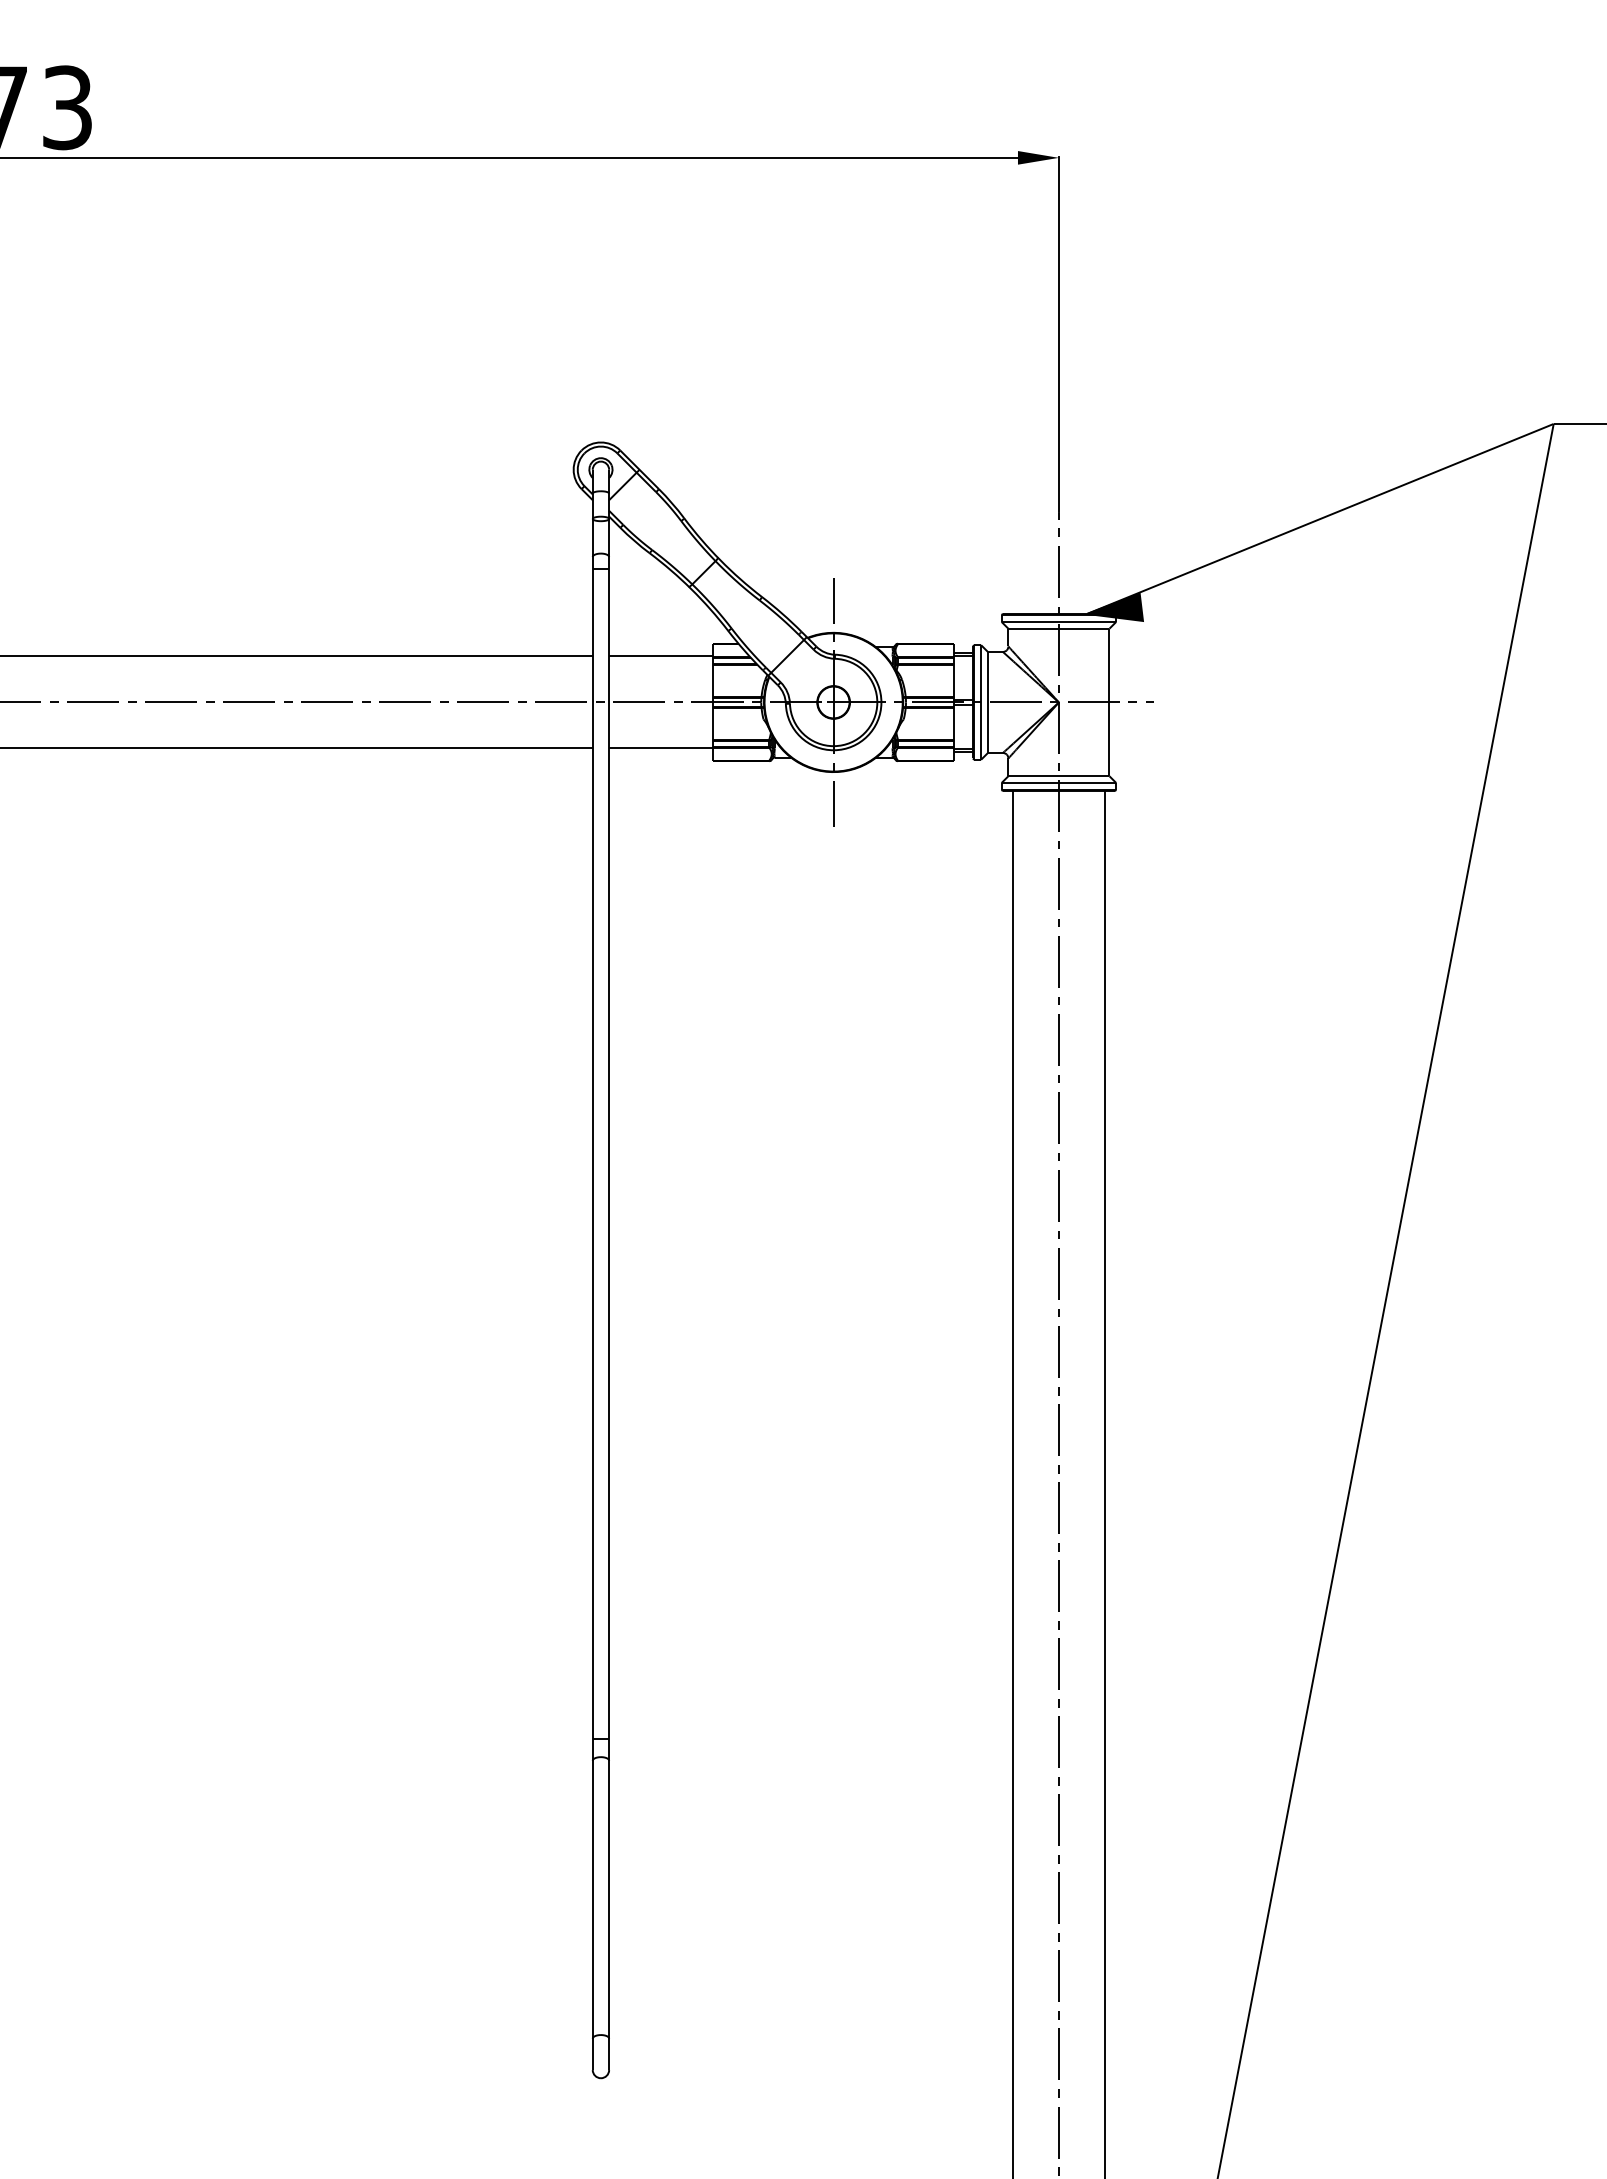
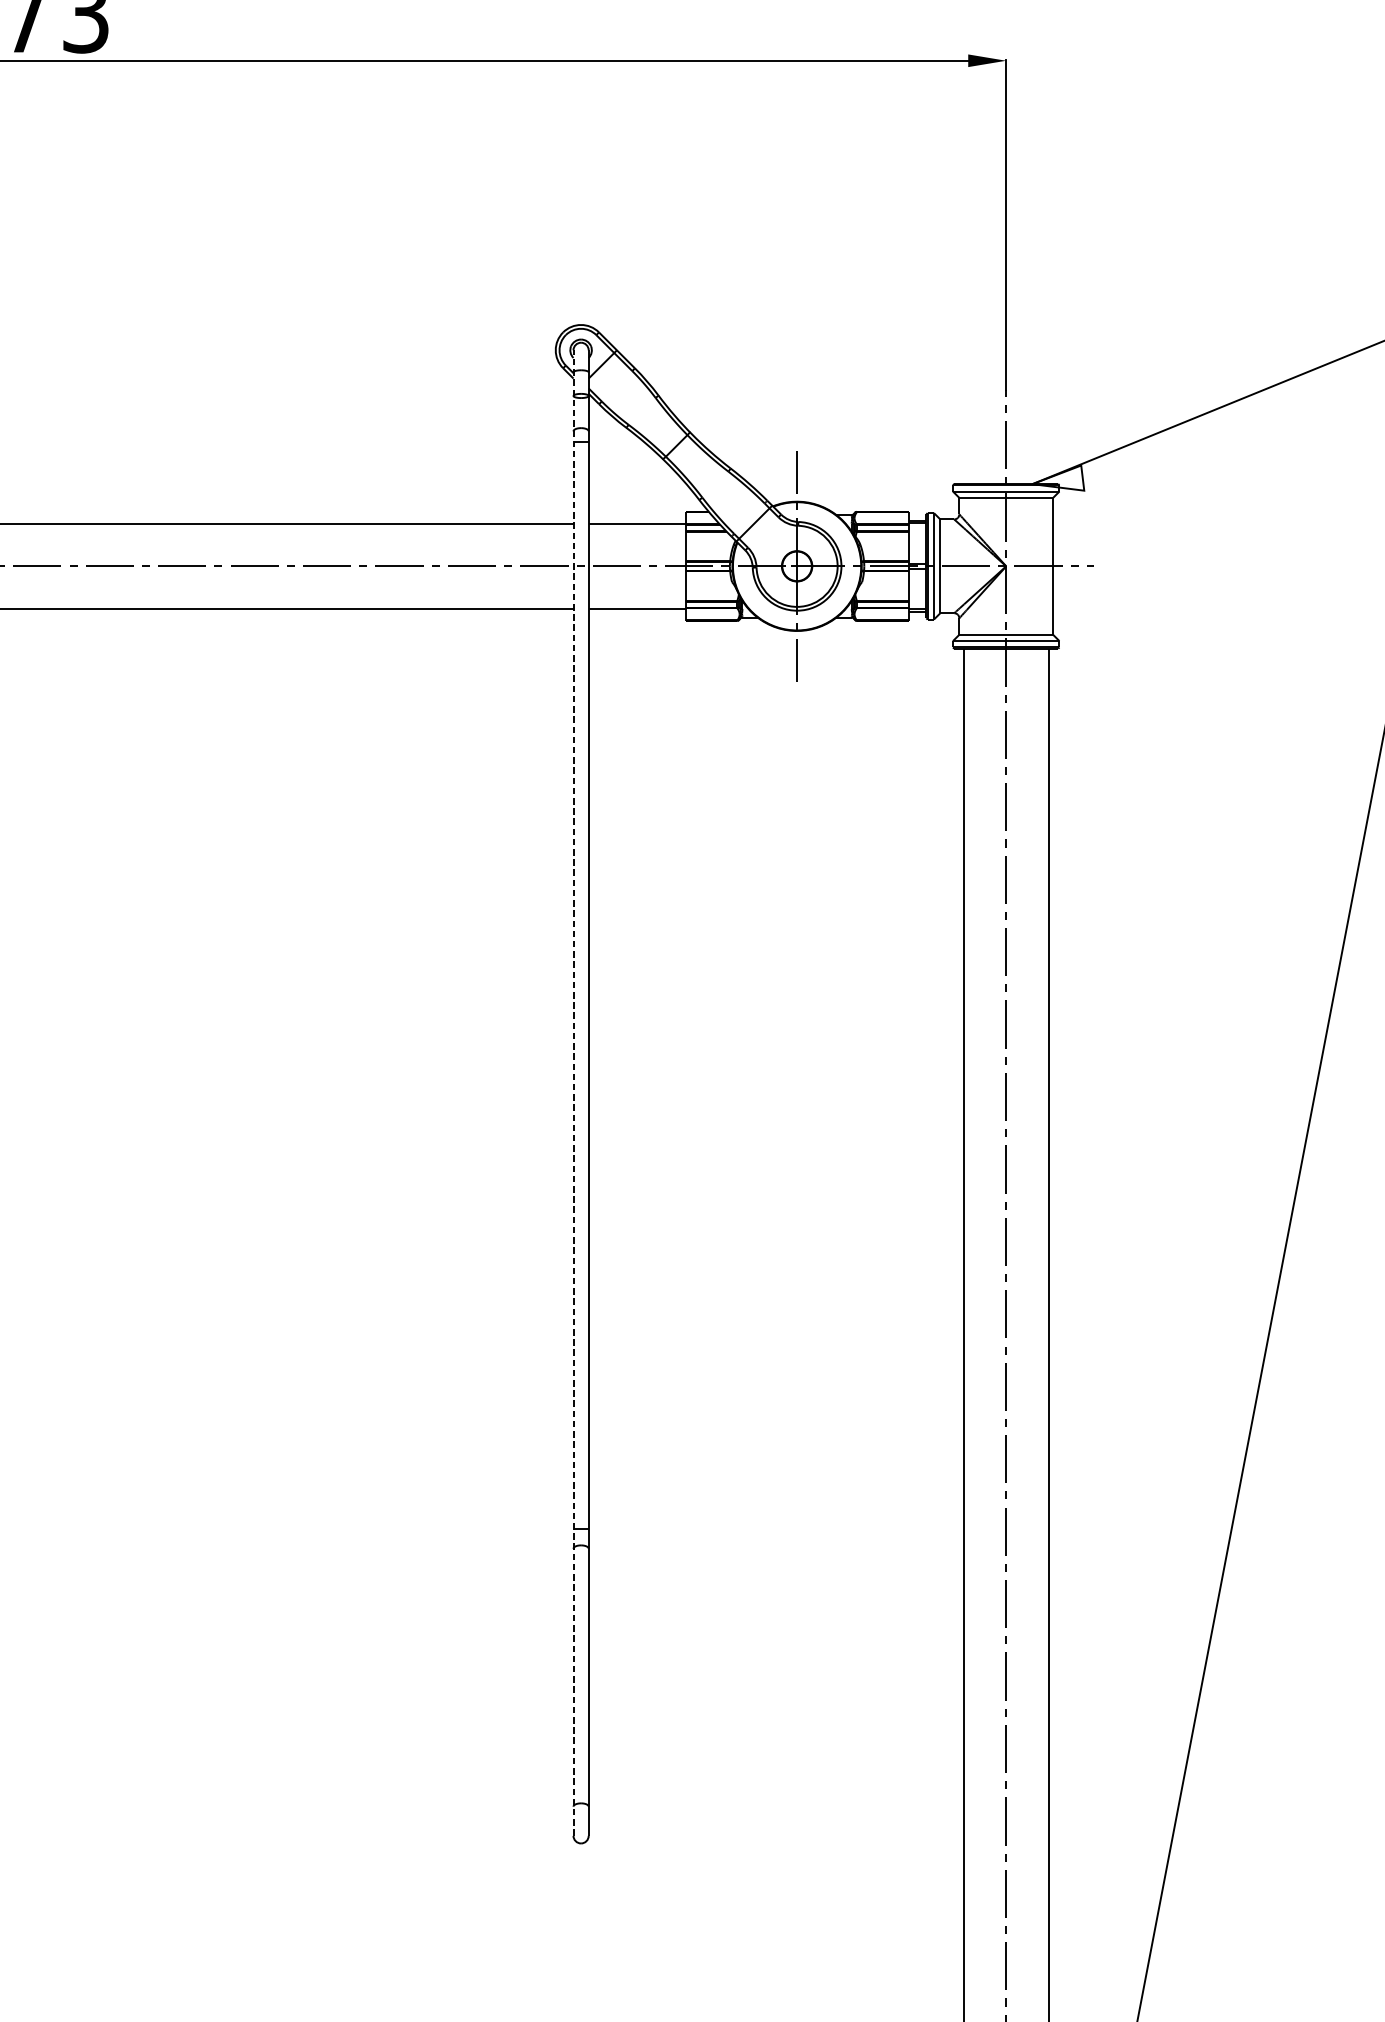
fill: (1114, 606) -> (1057, 477), removed
line: (592, 1269) -> (573, 1092), solid -> dashed

